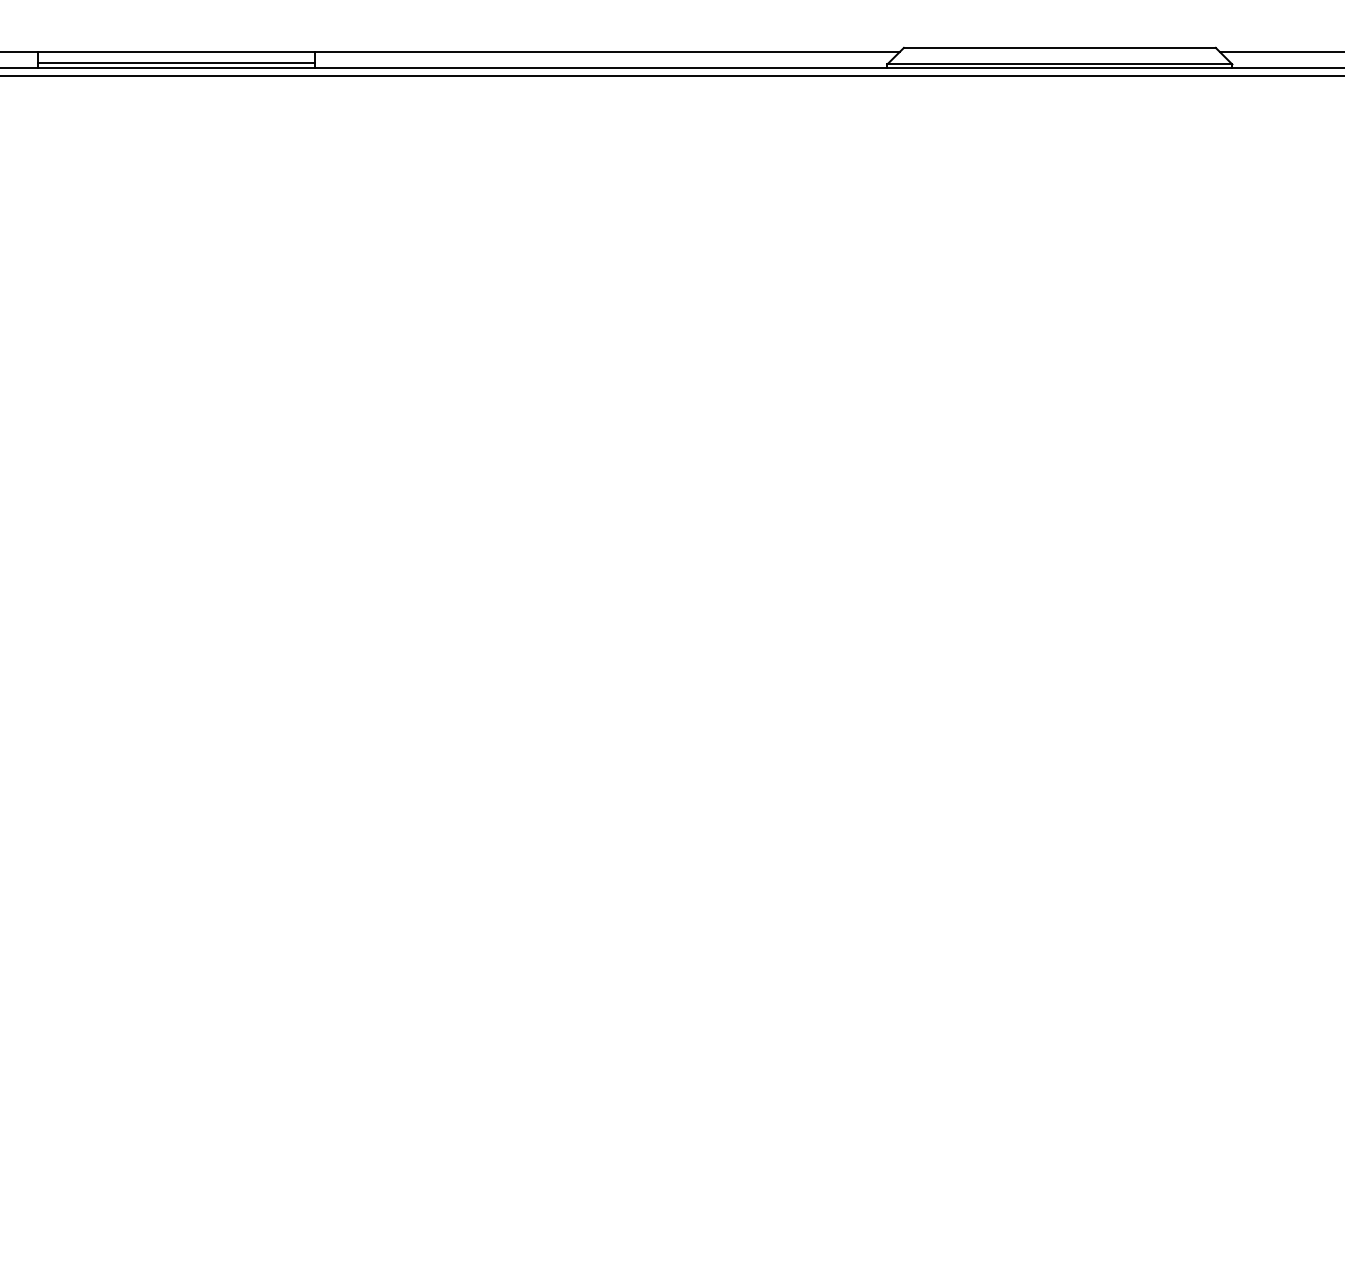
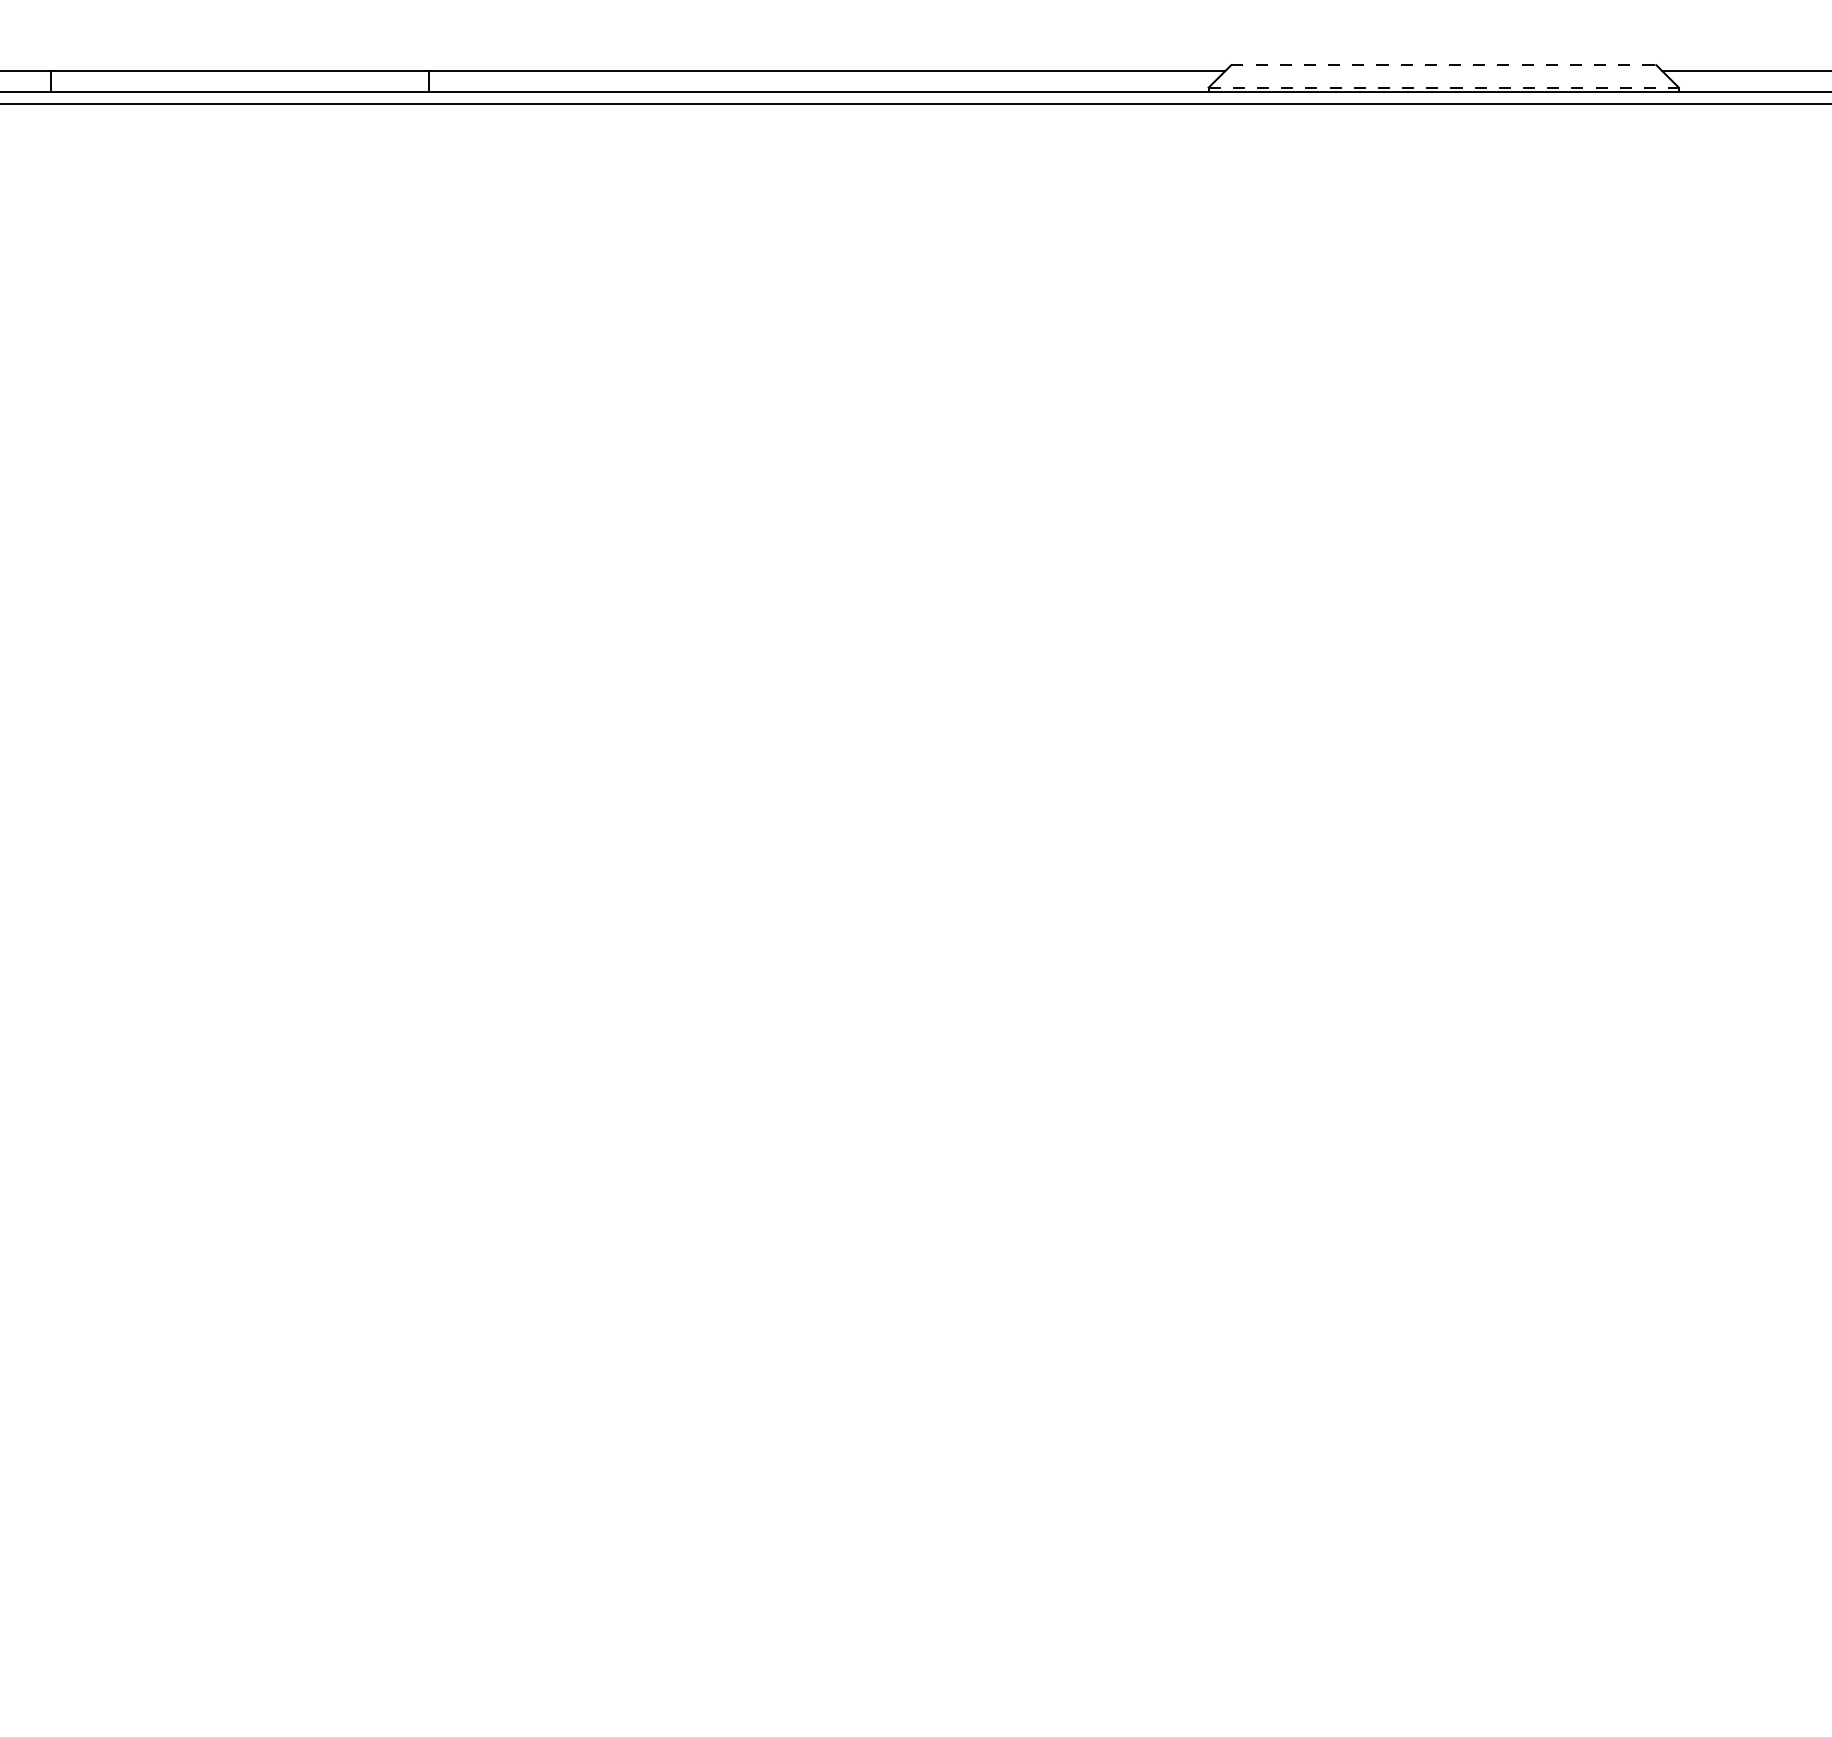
line: (1060, 48) -> (1444, 65), solid -> dashed
line: (176, 62) -> (240, 85), removed
line: (1060, 64) -> (1444, 87), solid -> dashed

